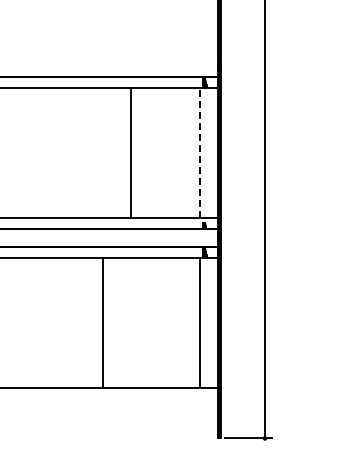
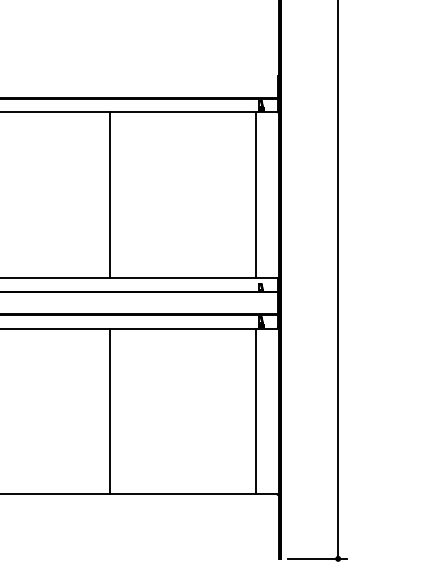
line: (130, 153) -> (109, 195), moved
line: (200, 153) -> (255, 195), dashed -> solid
line: (102, 322) -> (109, 411), moved

